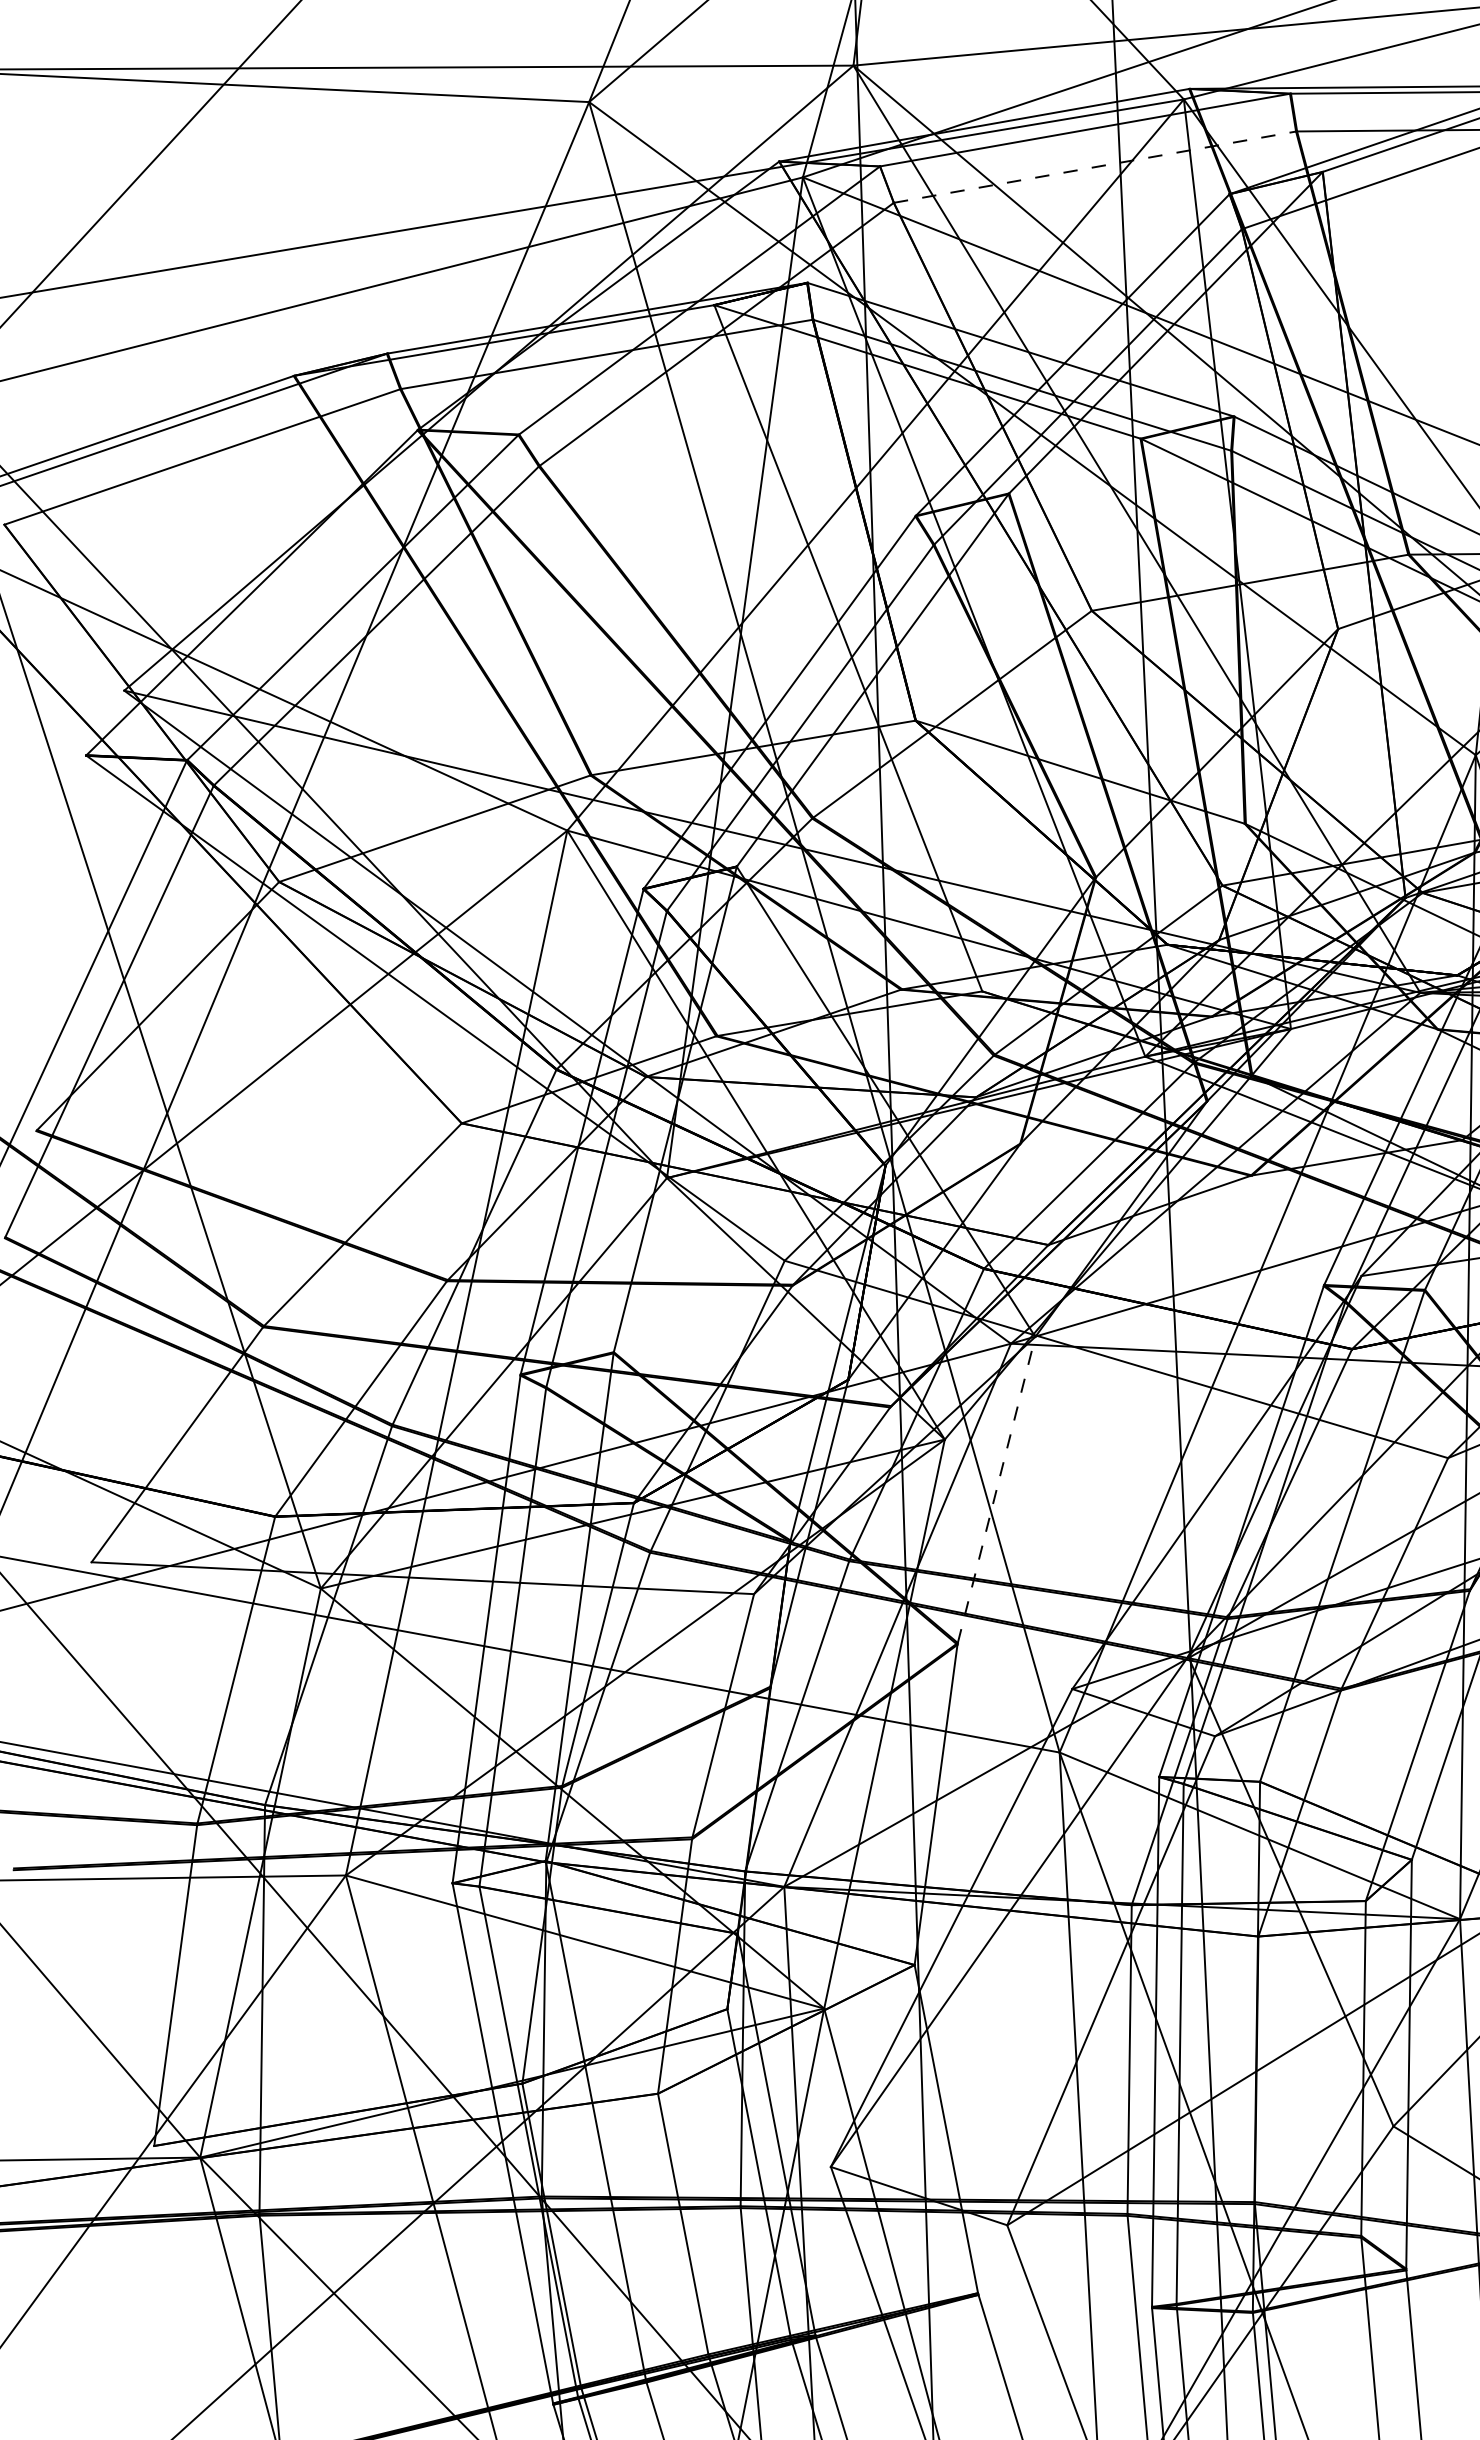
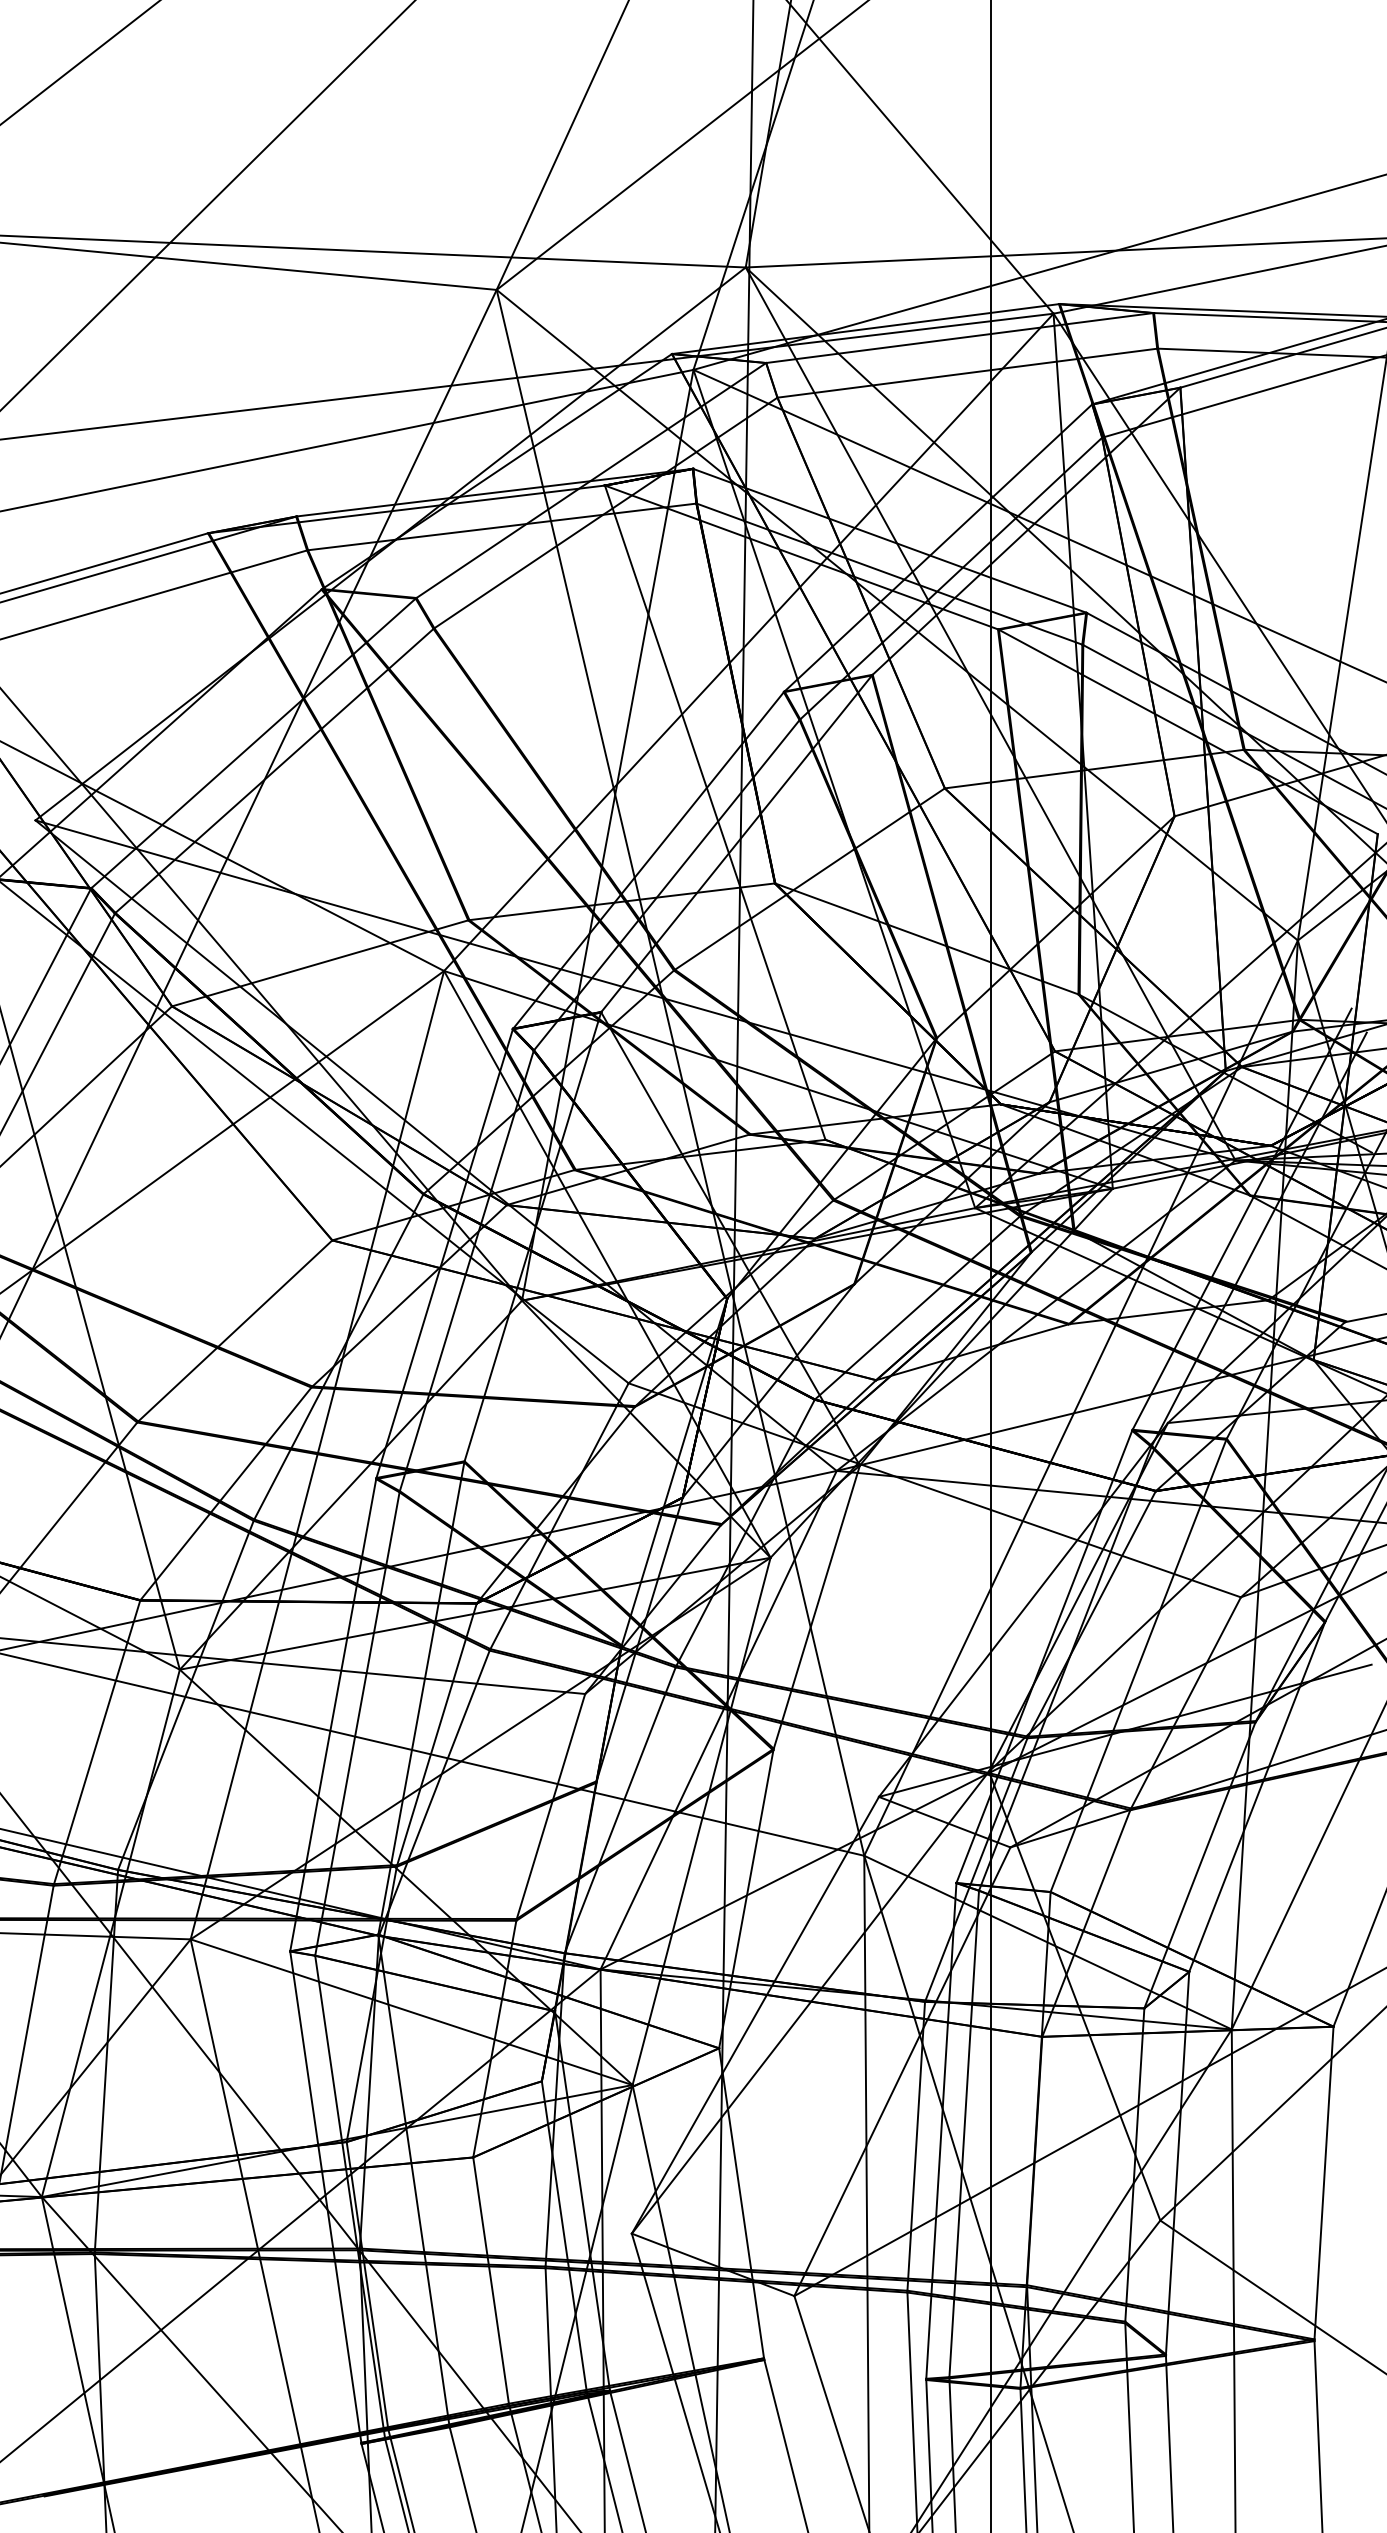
line: (1095, 167) -> (967, 373), dashed -> solid
line: (996, 1490) -> (816, 1607), dashed -> solid

